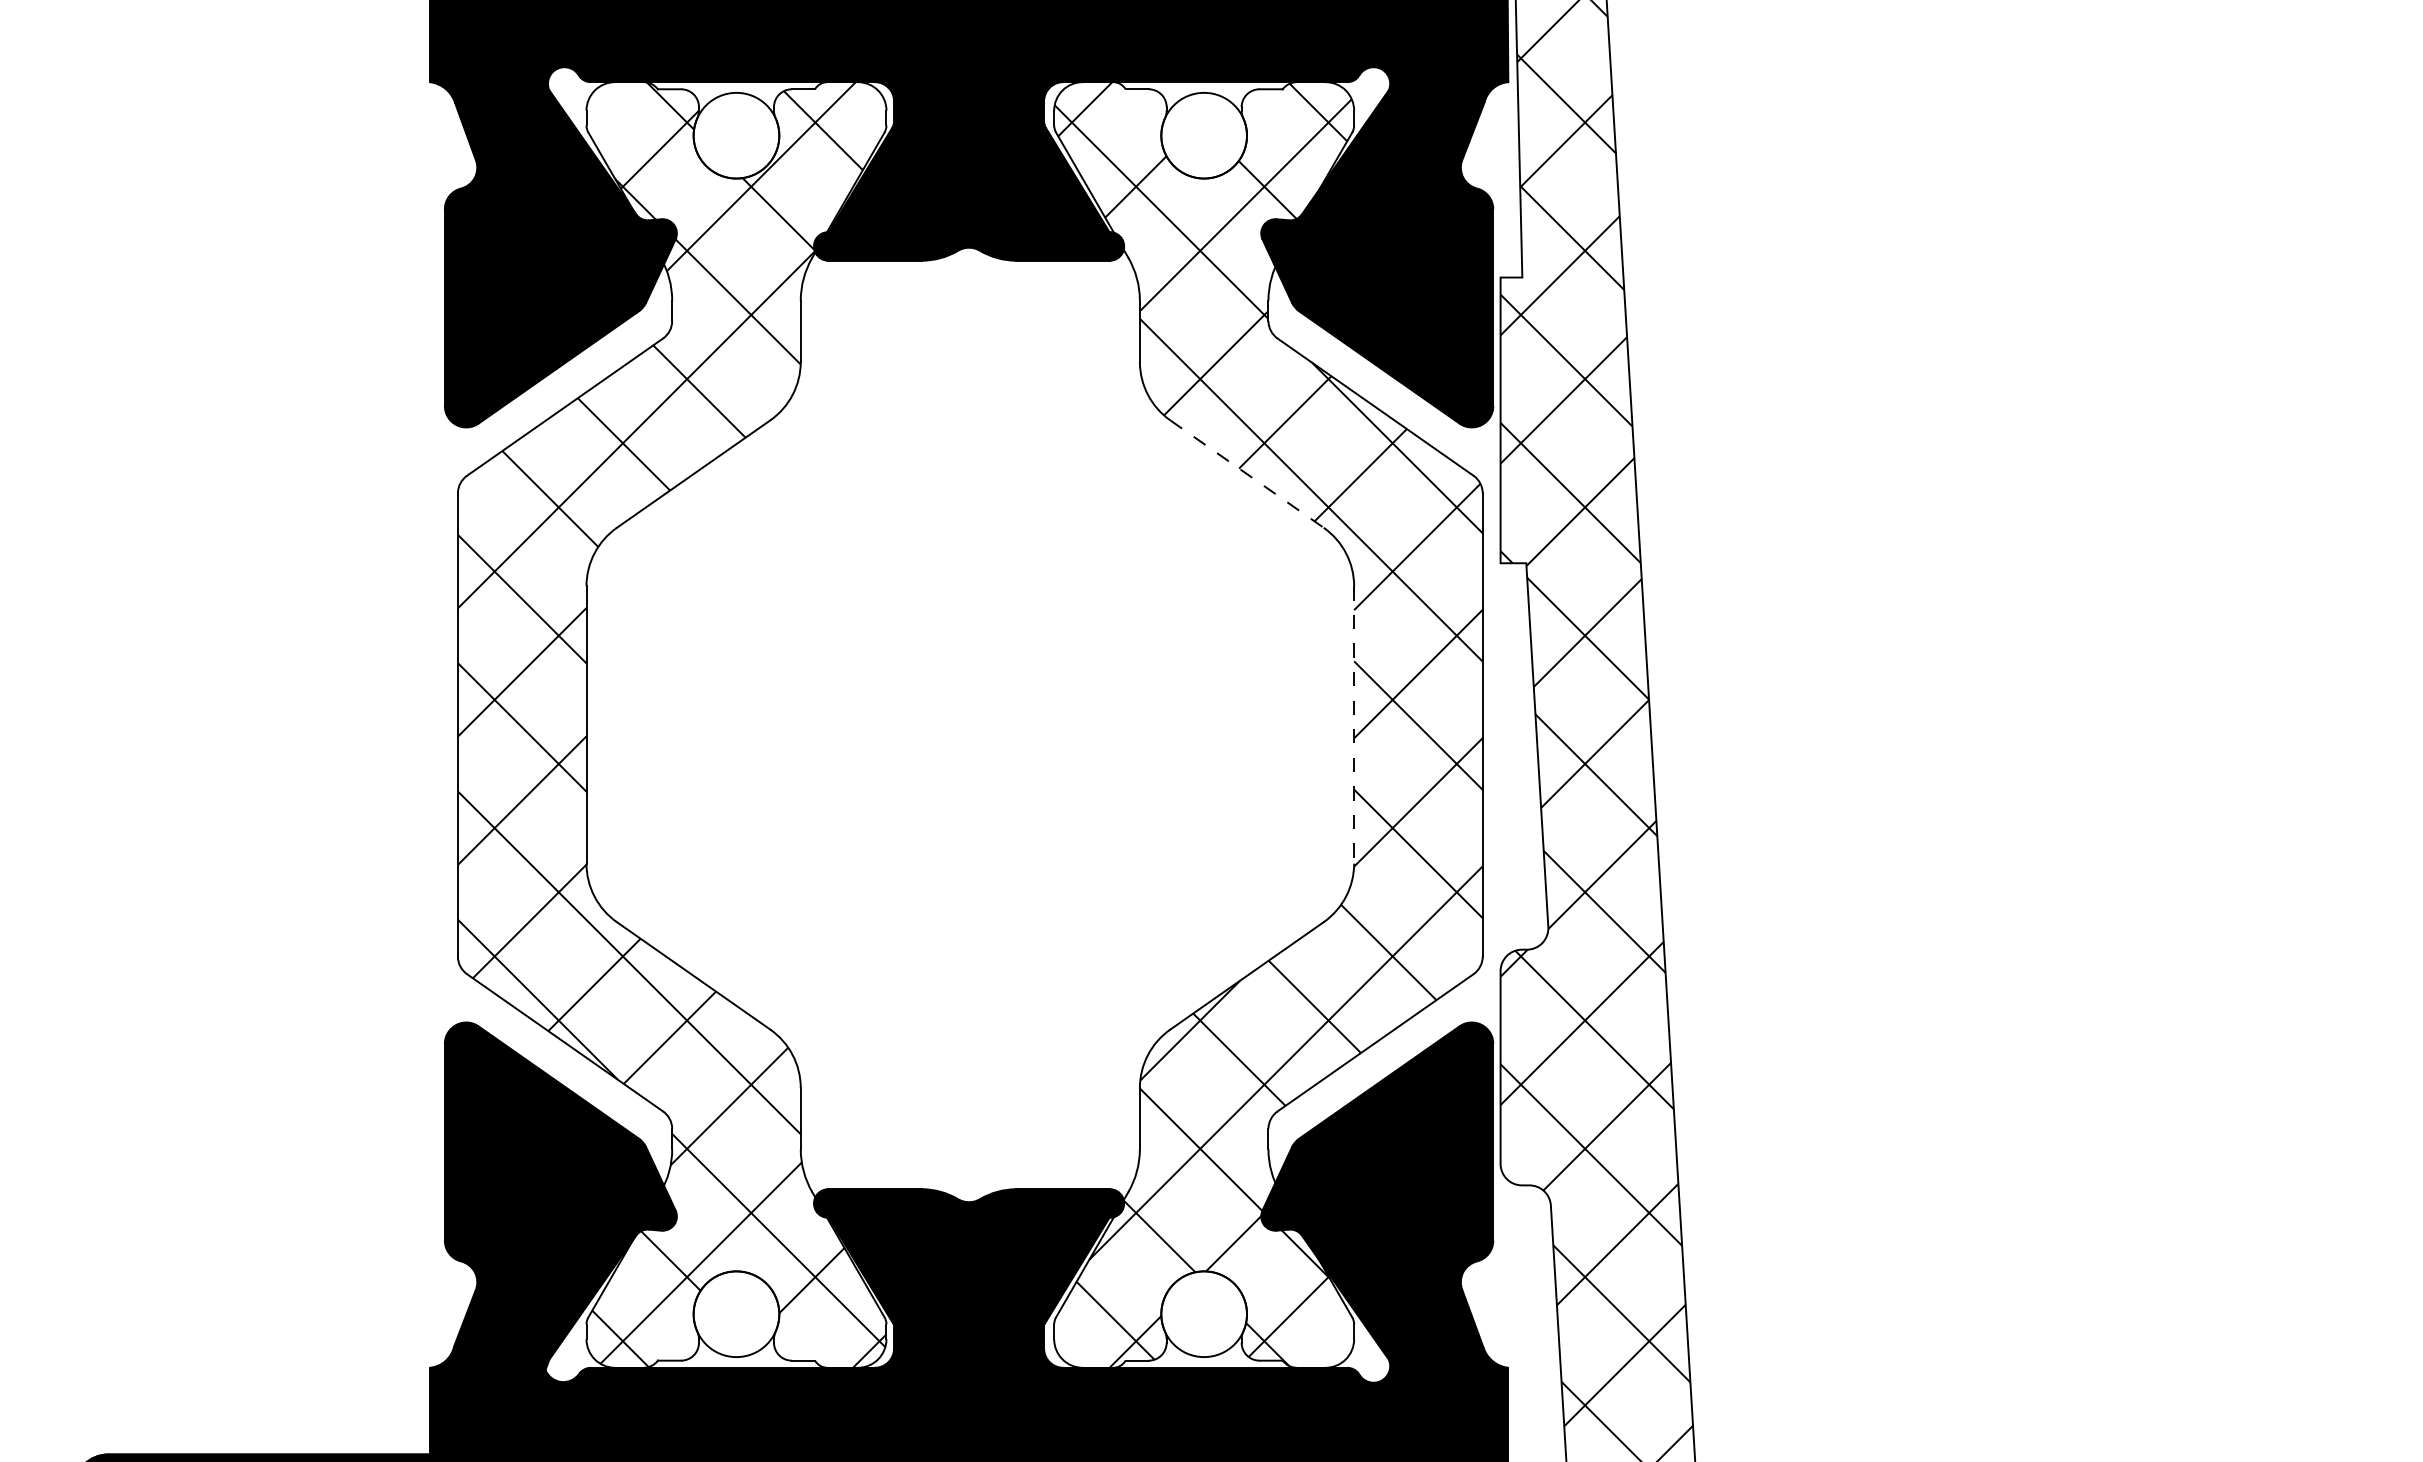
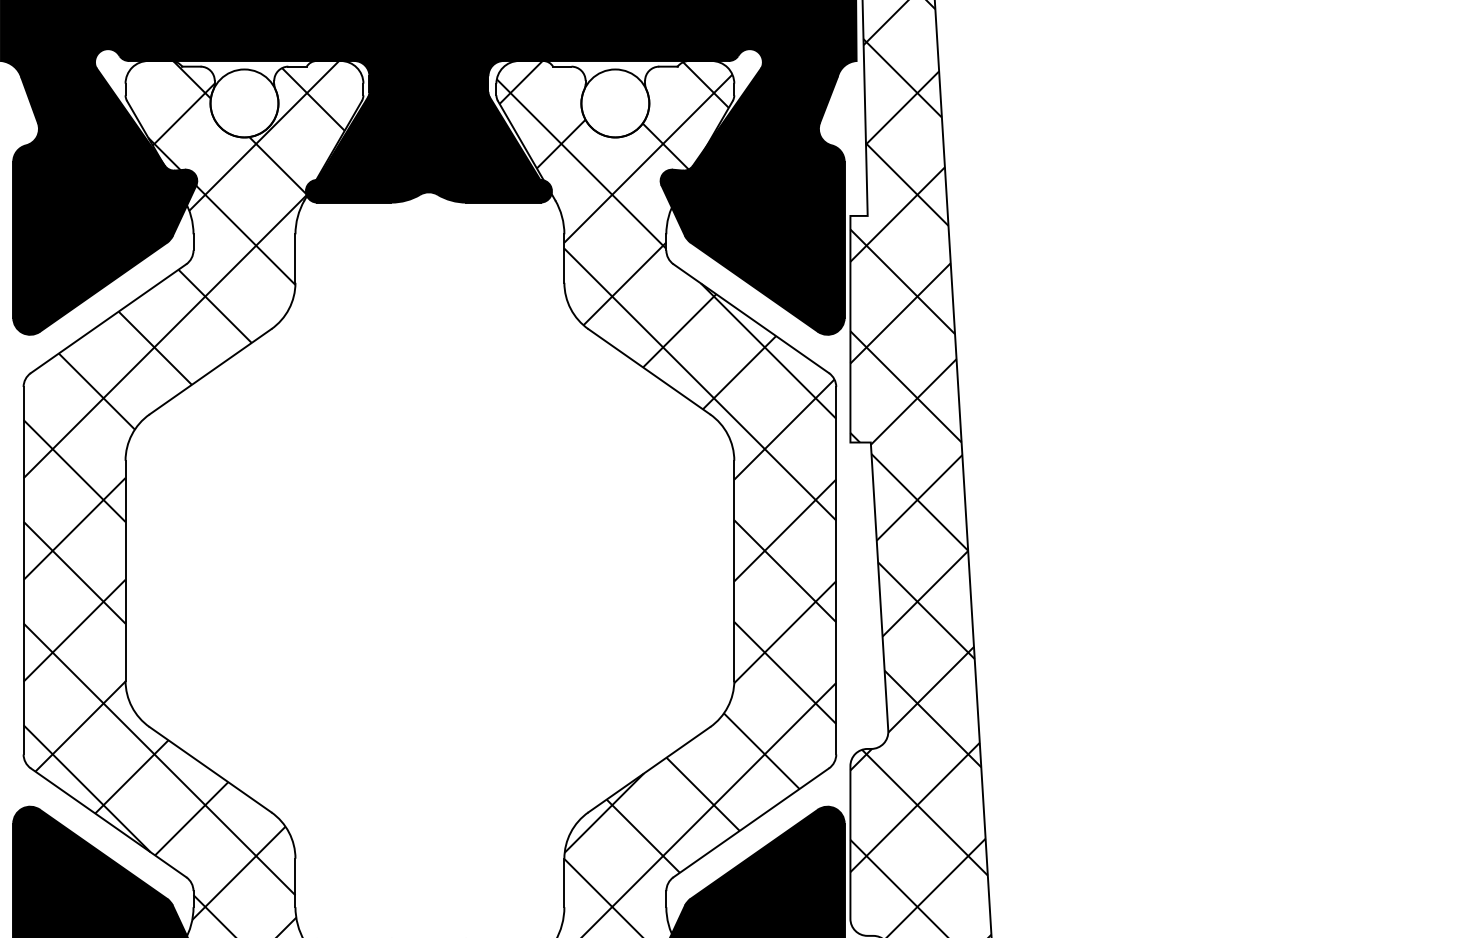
line: (1247, 474) -> (649, 372), dashed -> solid
line: (1354, 724) -> (734, 570), dashed -> solid

